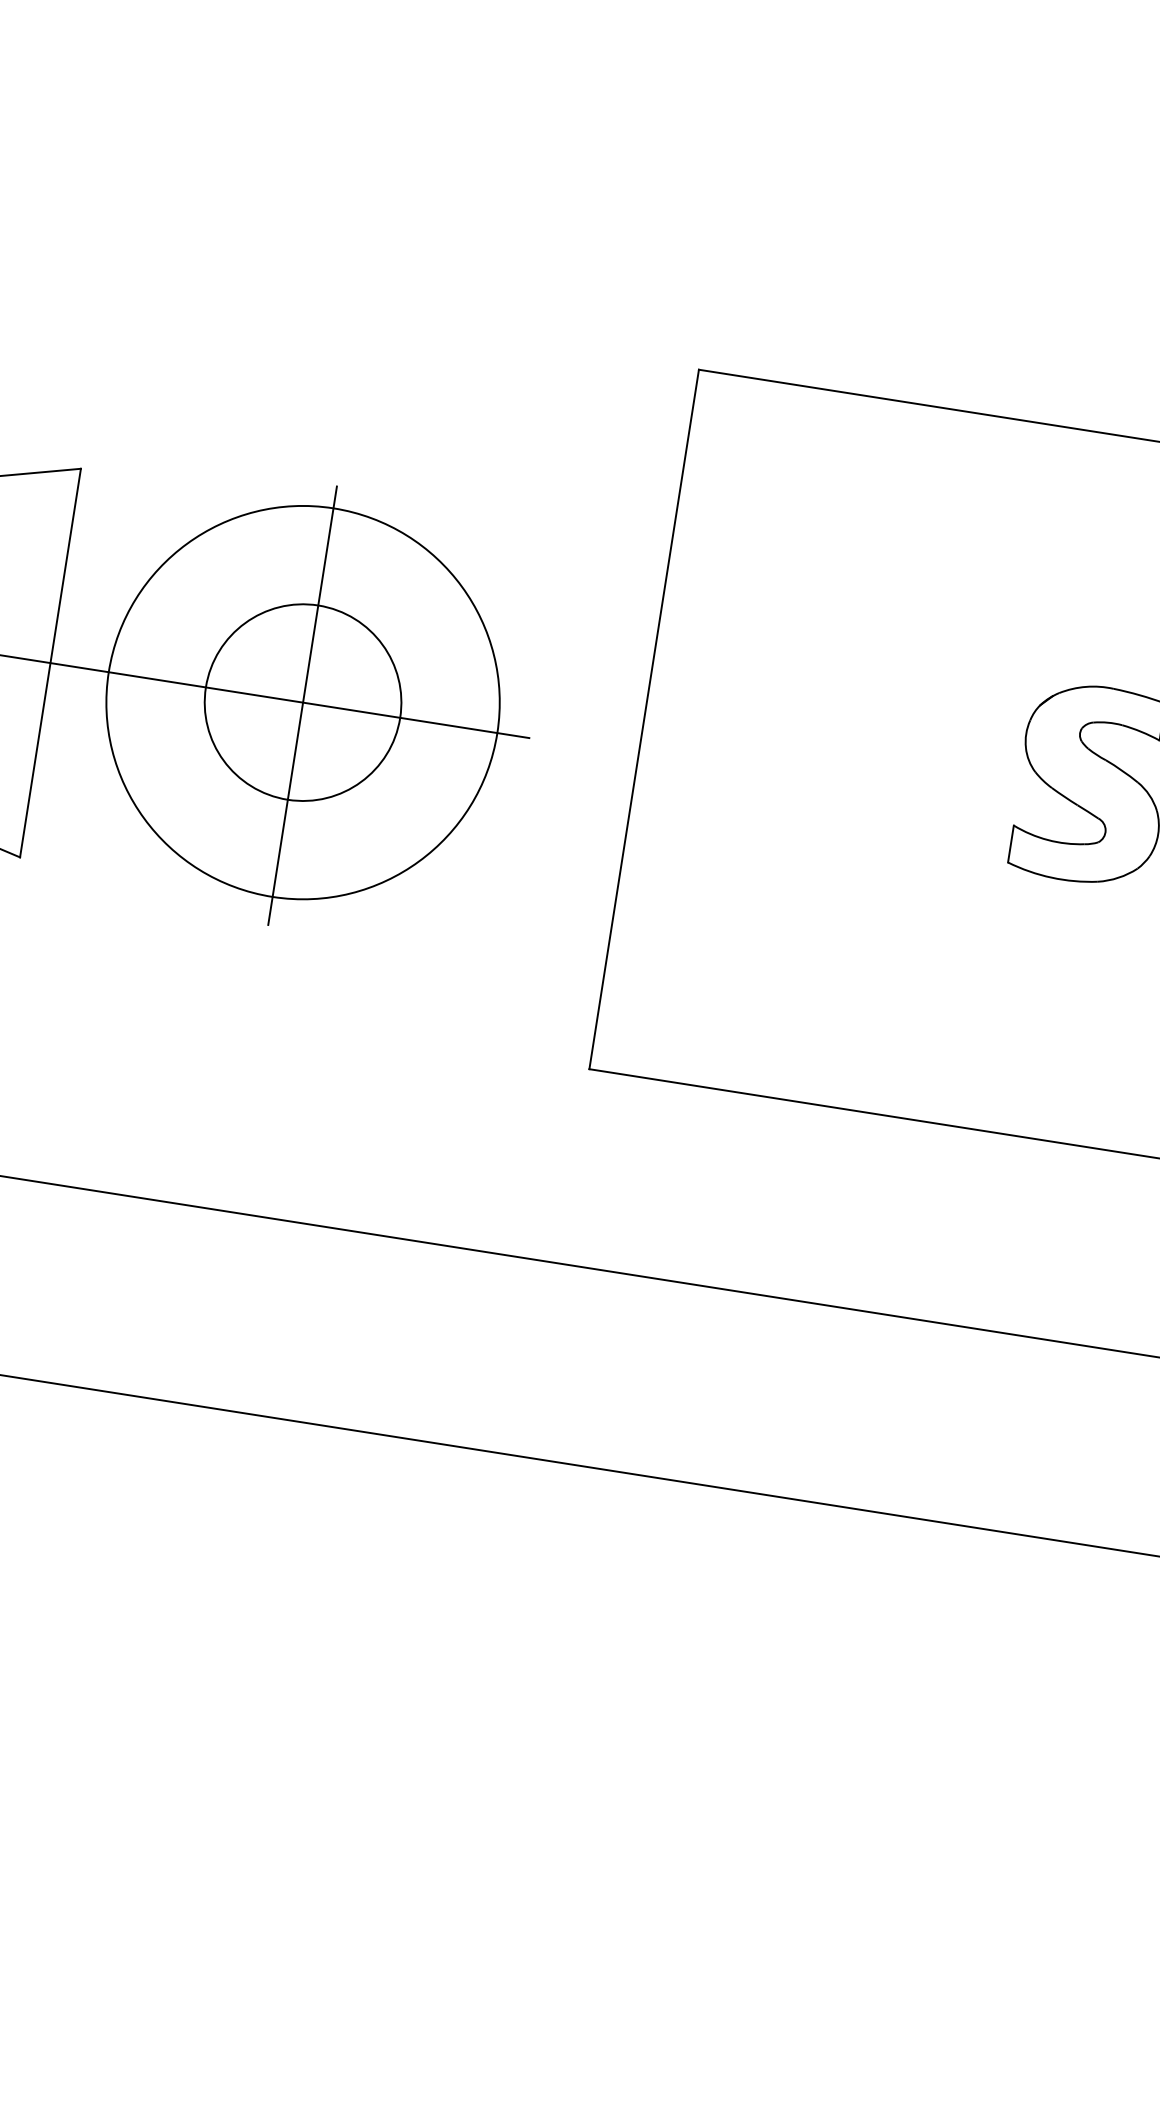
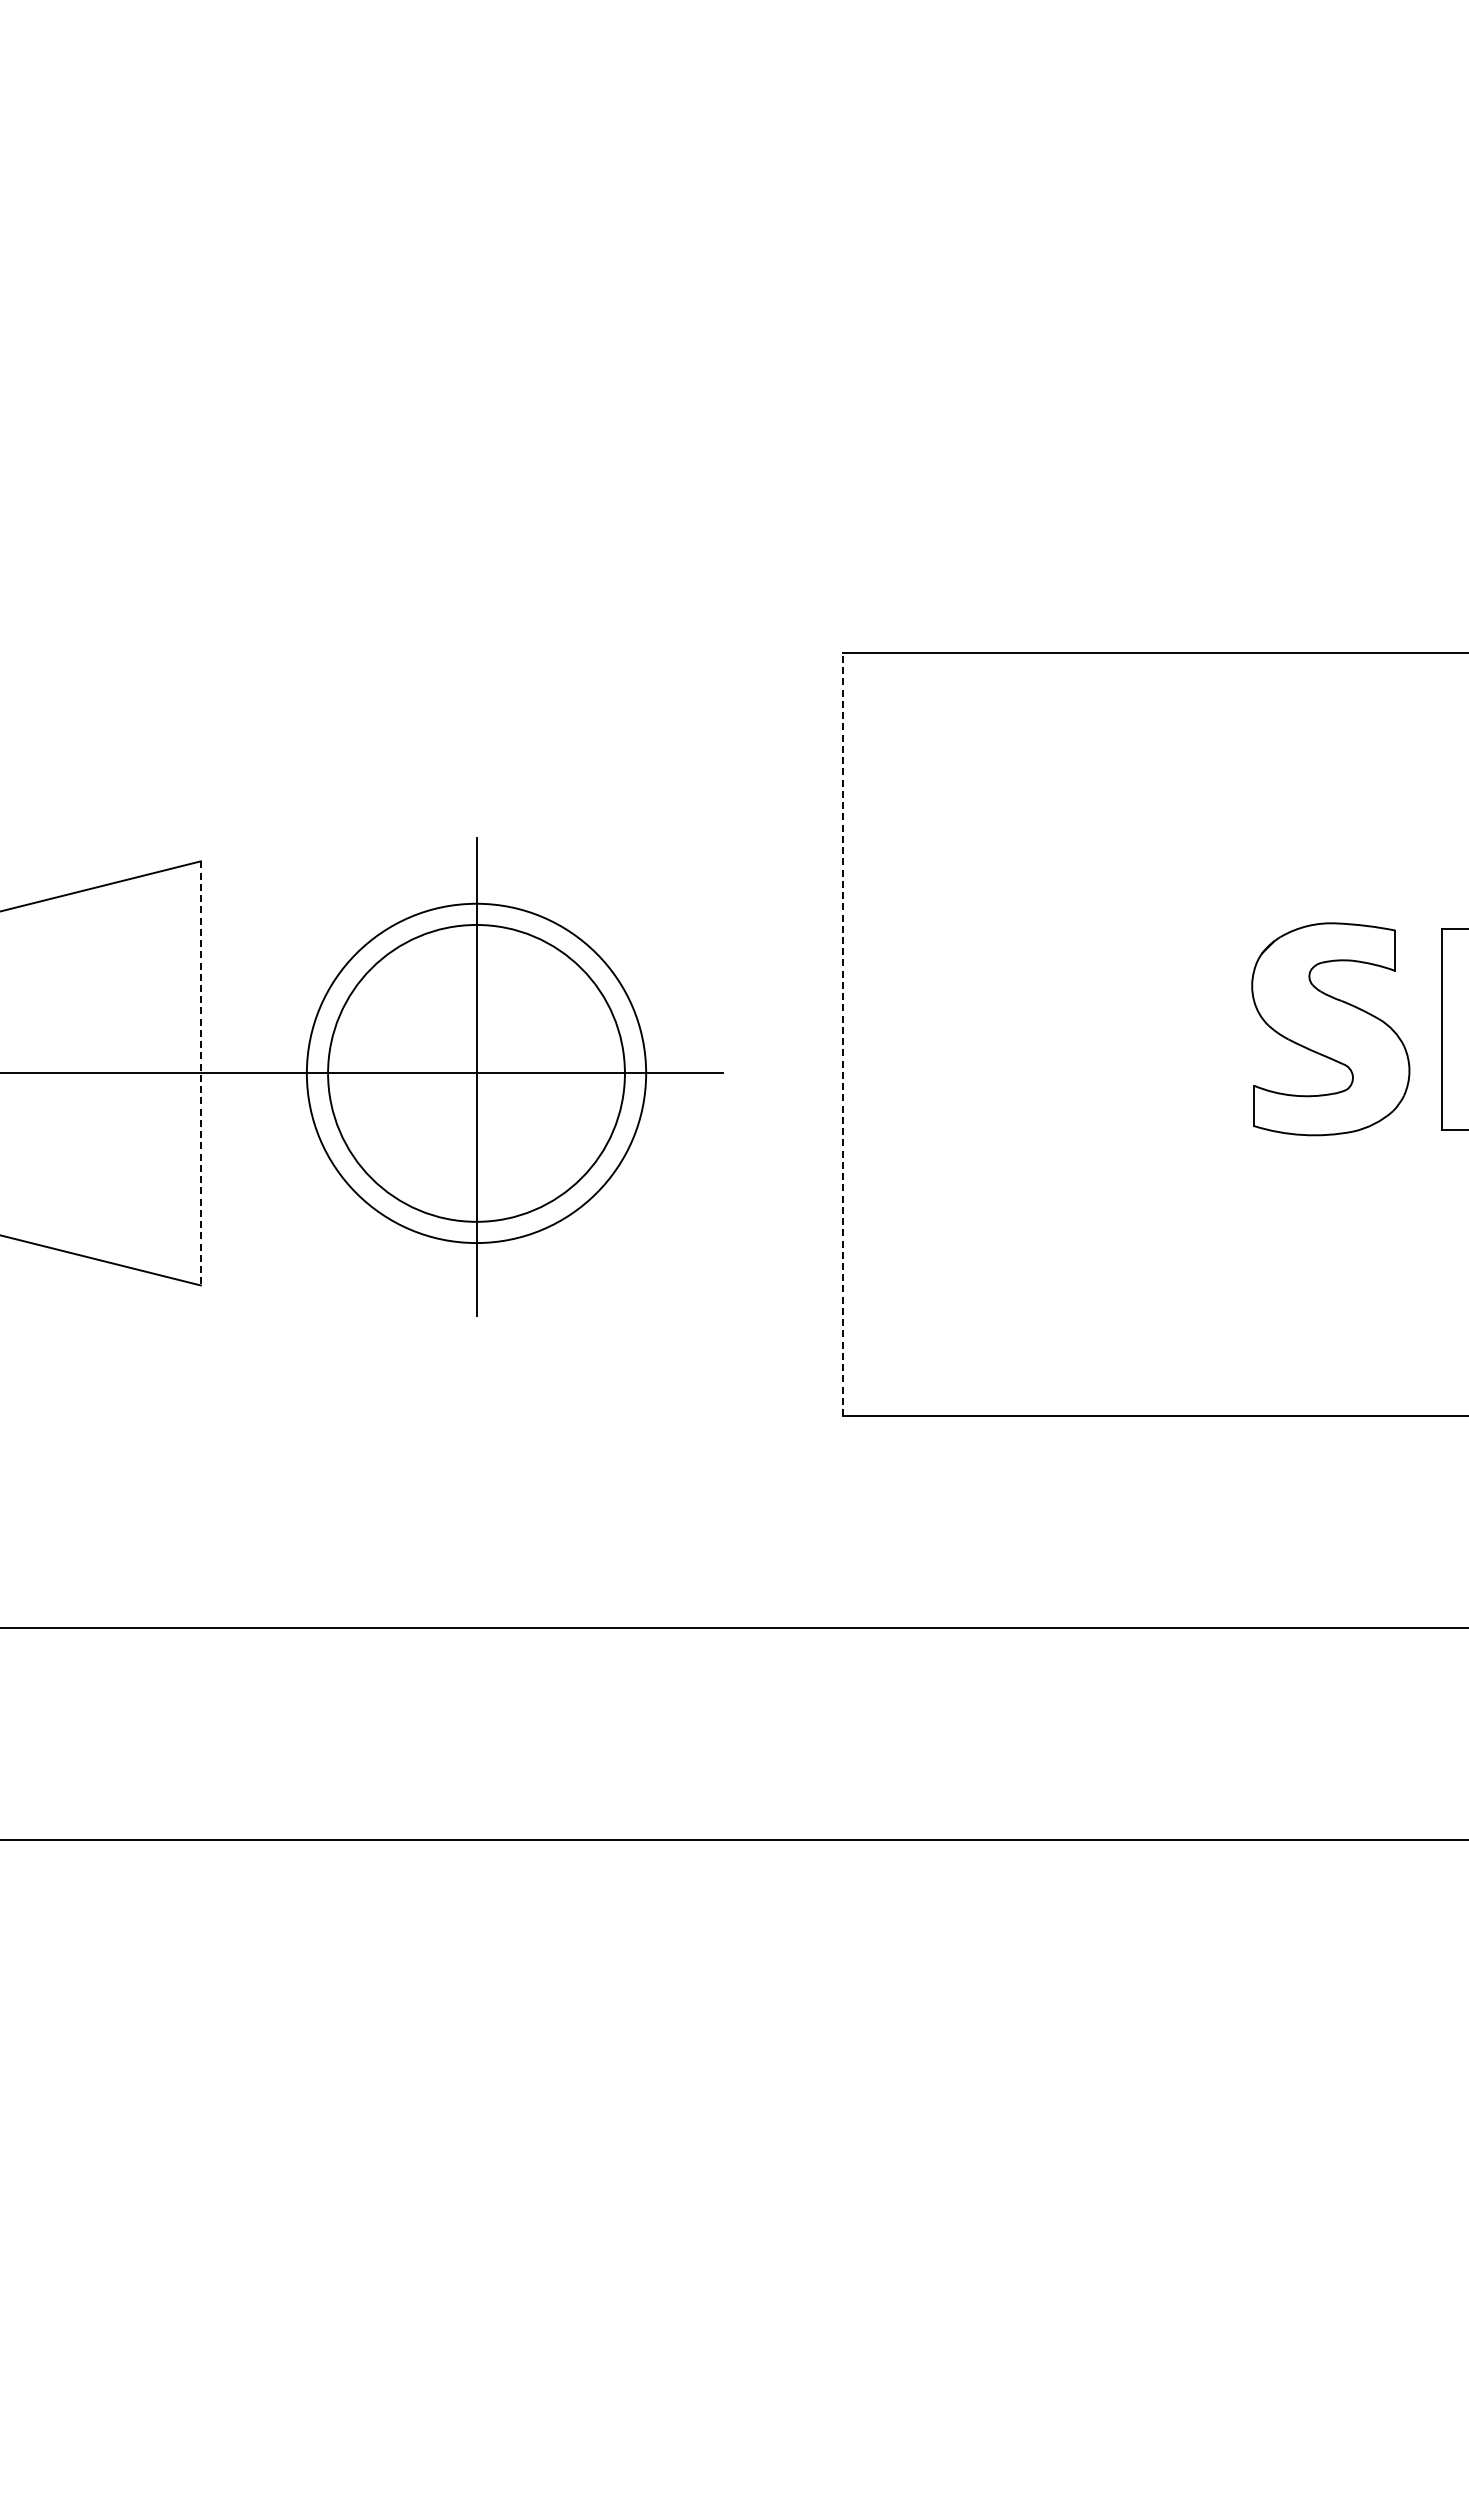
line: (50, 663) -> (200, 1073), solid -> dashed
circle: (303, 702) -> (476, 1073), size x0.7
circle: (303, 702) -> (476, 1073), size x1.6
line: (643, 719) -> (842, 1034), solid -> dashed

